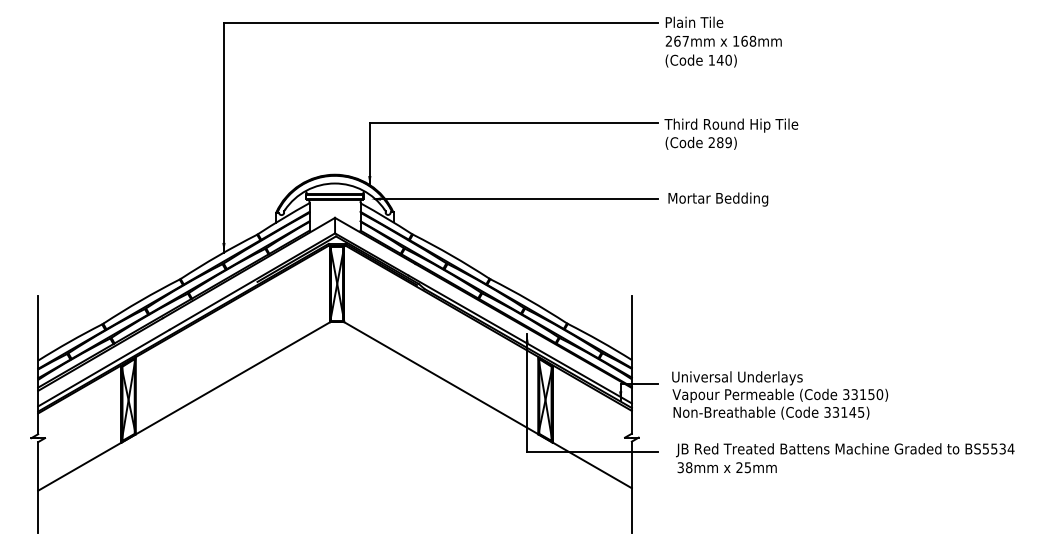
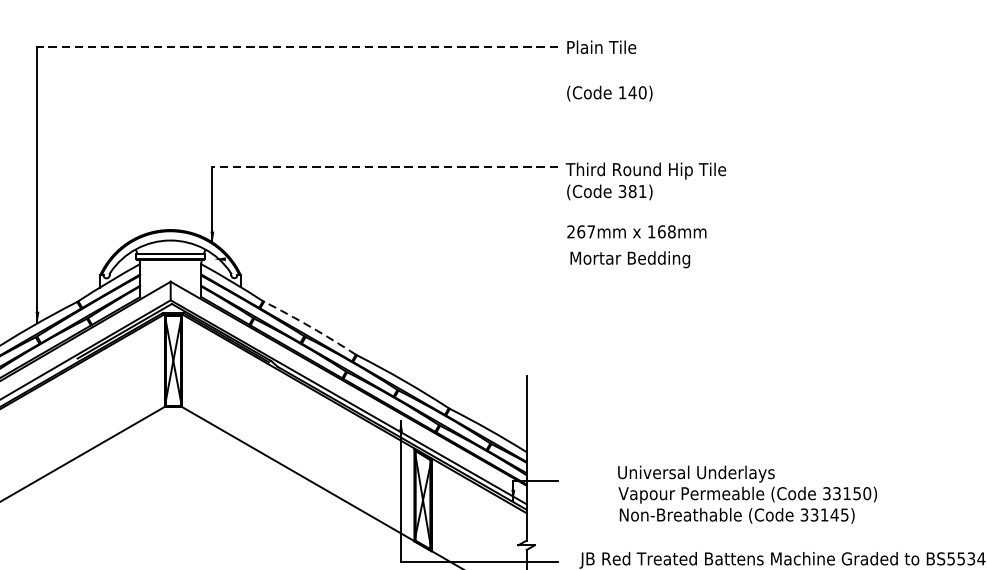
line: (440, 22) -> (297, 47), solid -> dashed
text: (723, 40) -> (636, 230), moved
line: (513, 122) -> (384, 167), solid -> dashed
text: (719, 142) -> (631, 191), 289) -> 381)
line: (516, 199) -> (388, 259), removed
arc: (451, 255) -> (310, 326), solid -> dashed
text: (780, 395) -> (748, 494), moved

